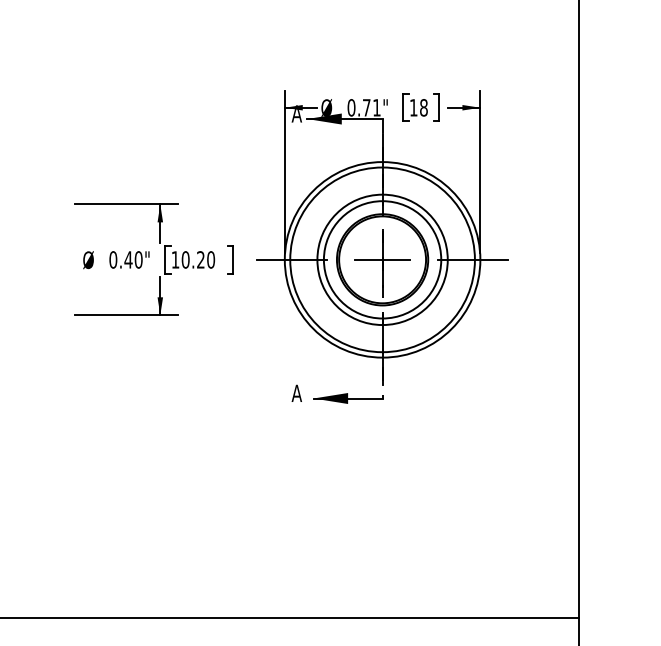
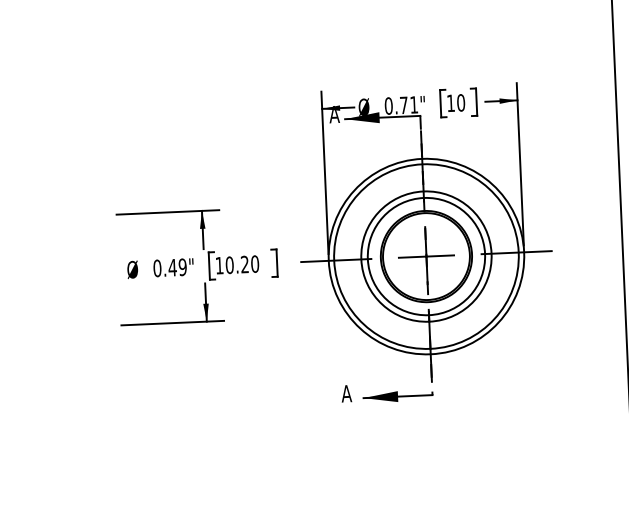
text: (423, 107) -> (460, 102), 18 -> 10
text: (138, 259) -> (182, 266), 0.40" -> 0.49"

